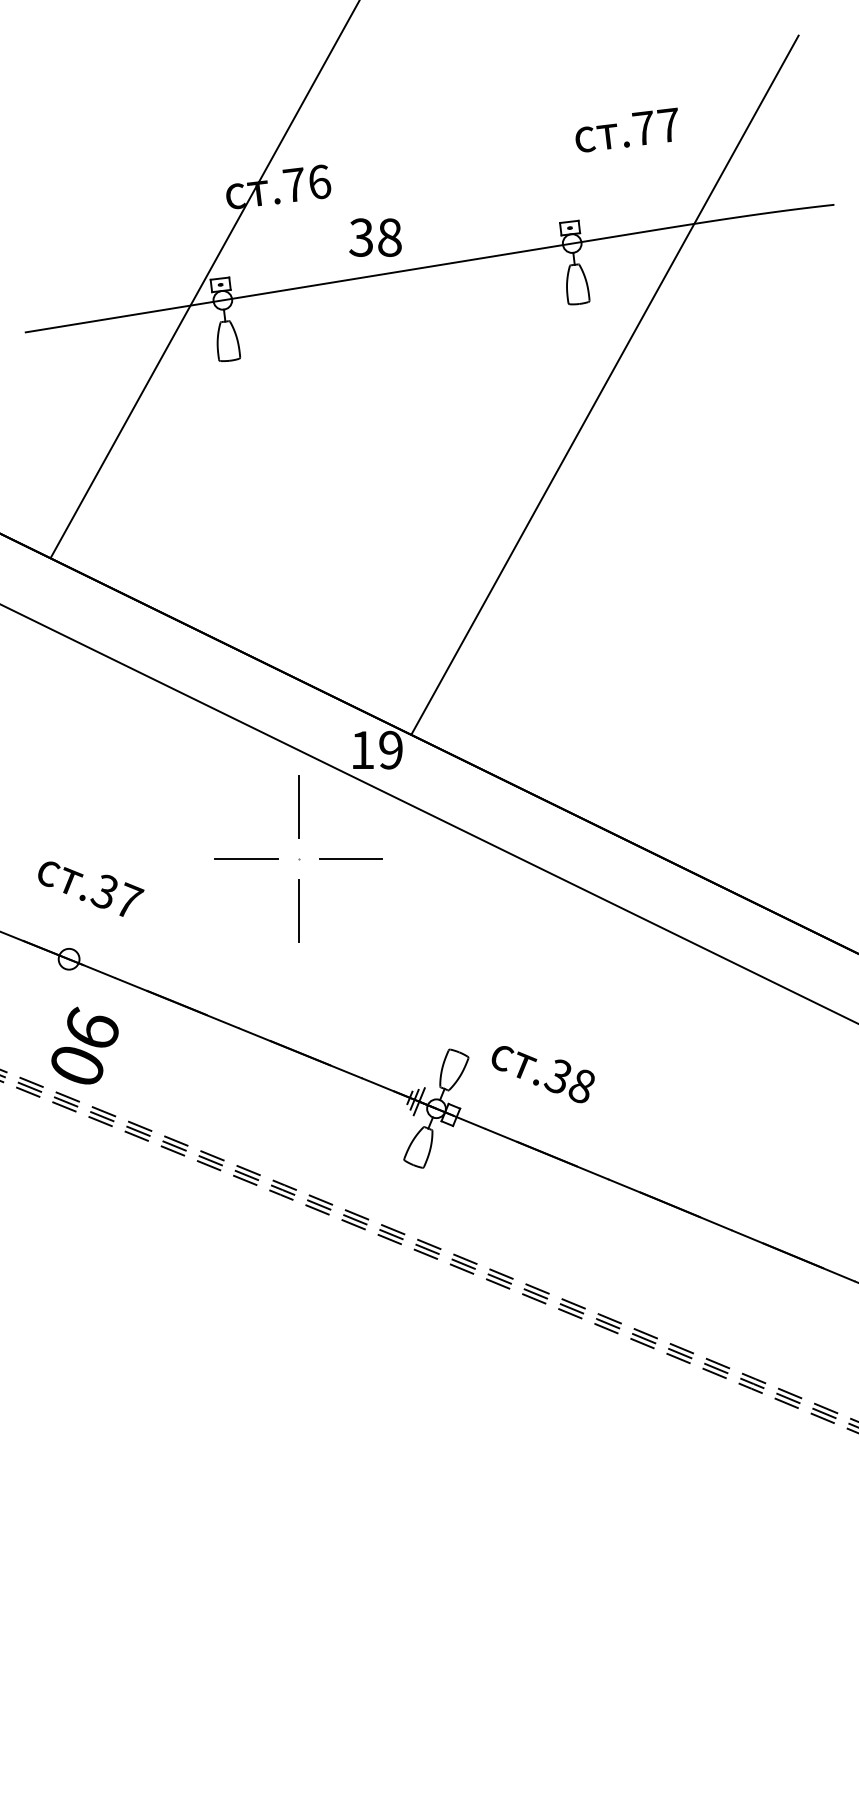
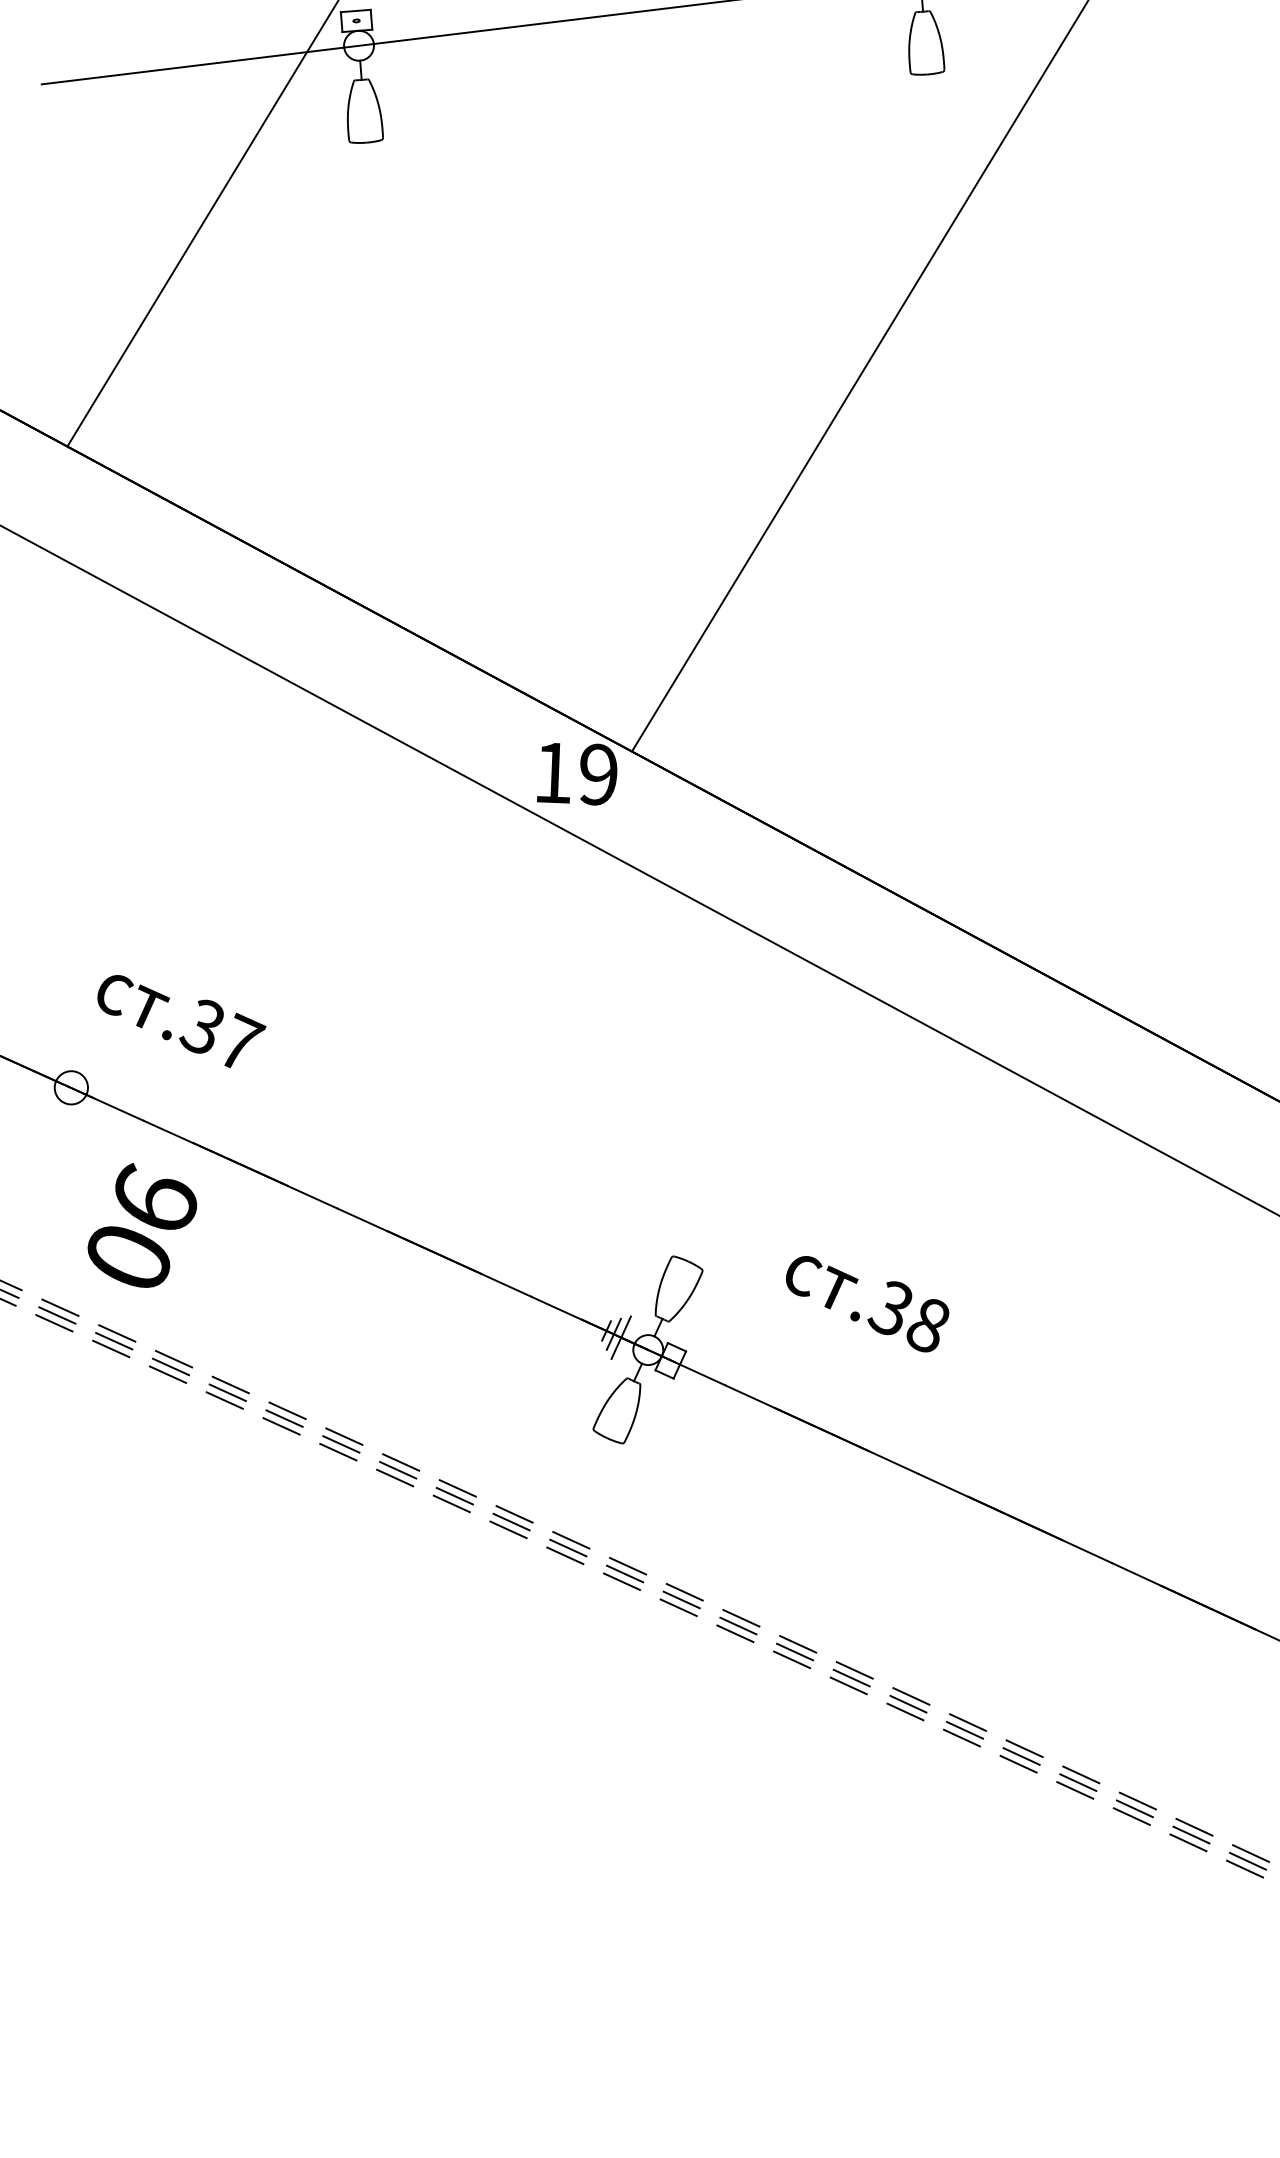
part: (298, 858) -> (443, 941), removed
text: (91, 888) -> (181, 1020), moved
text: (84, 1045) -> (141, 1225), moved
text: (542, 1074) -> (865, 1304), moved

